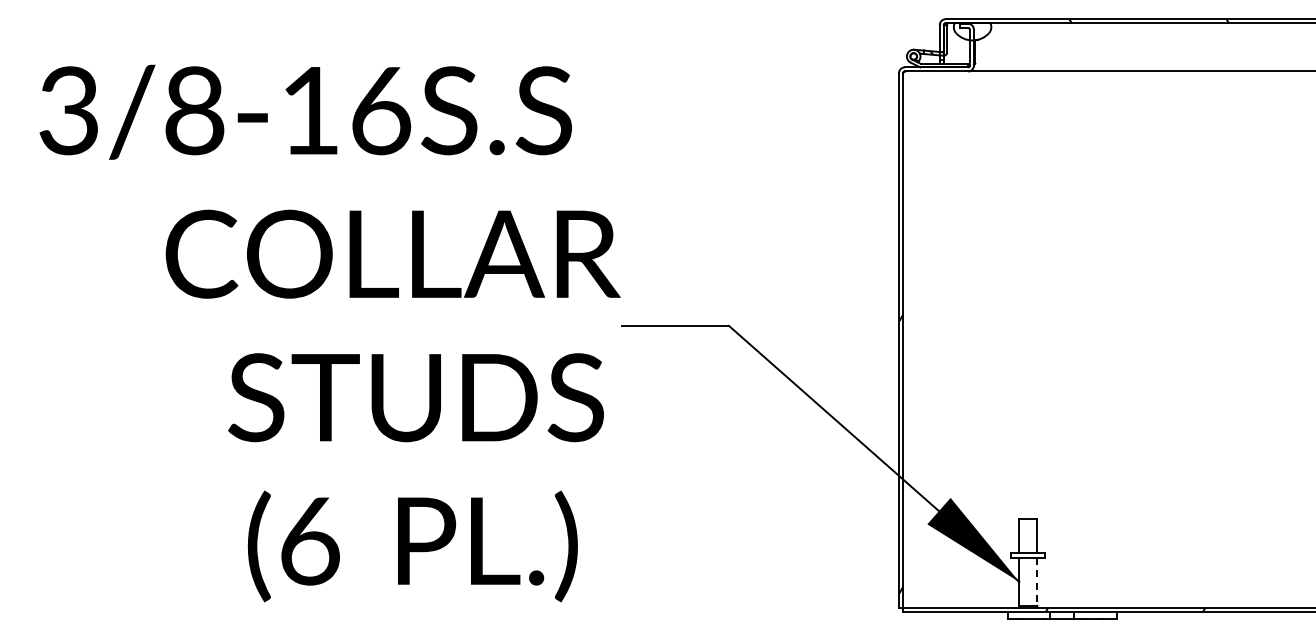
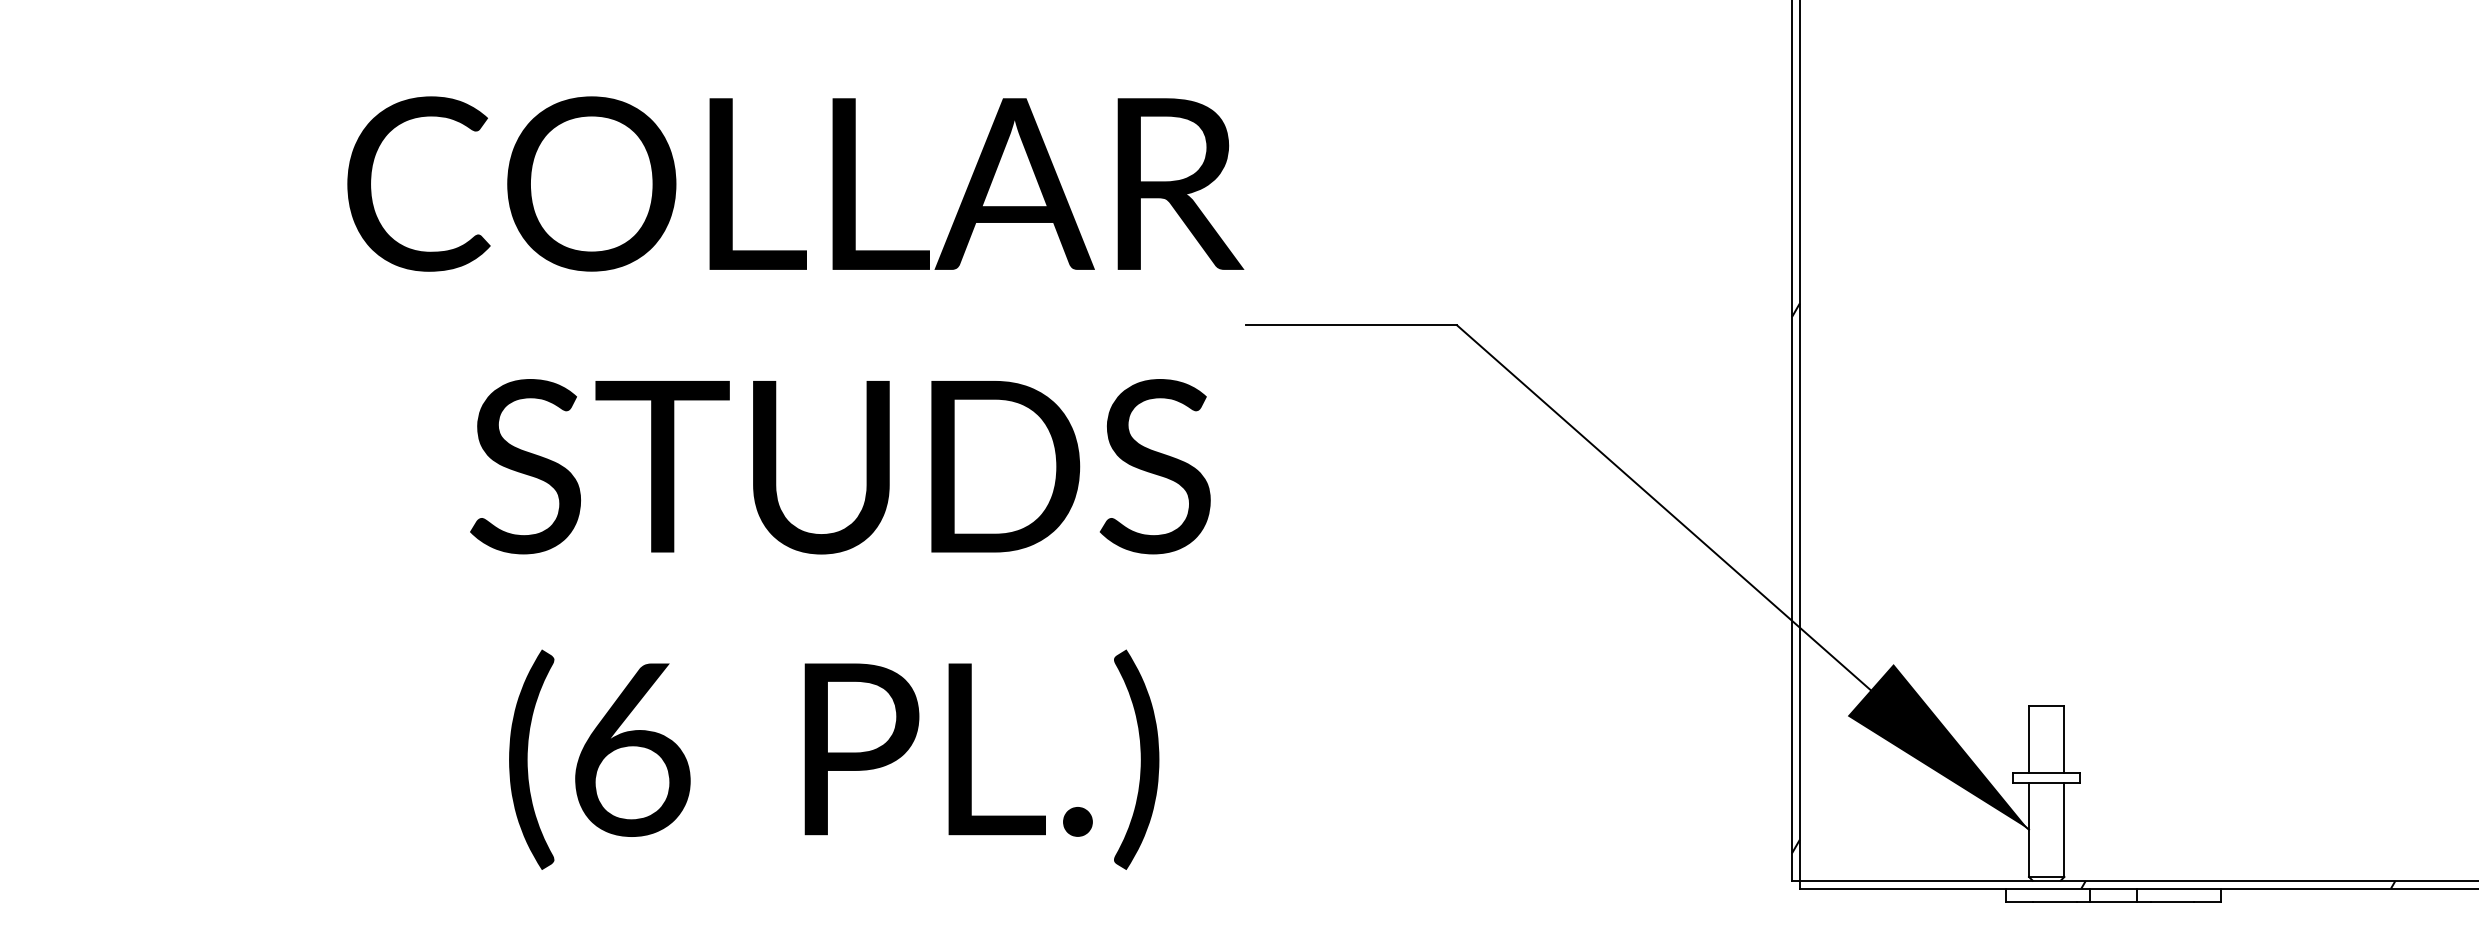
line: (1037, 582) -> (2064, 830), dashed -> solid

